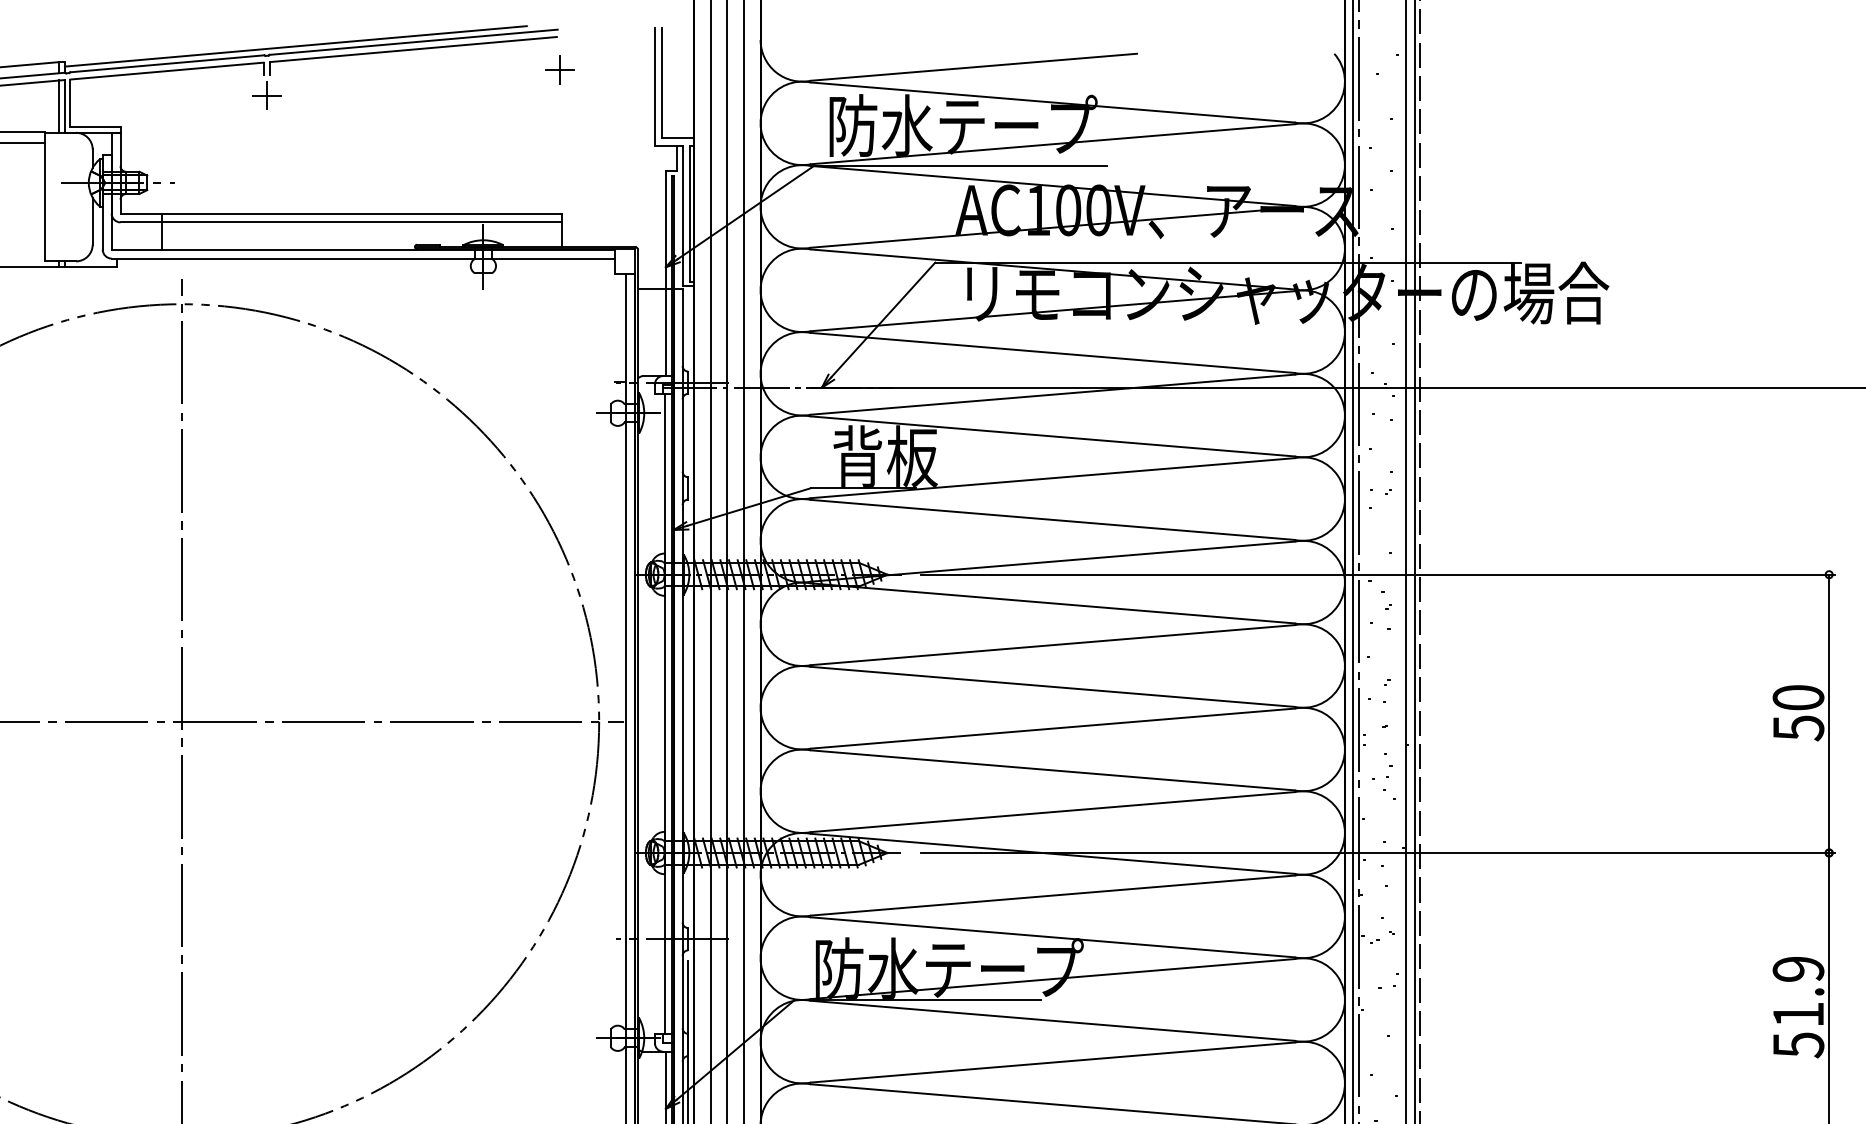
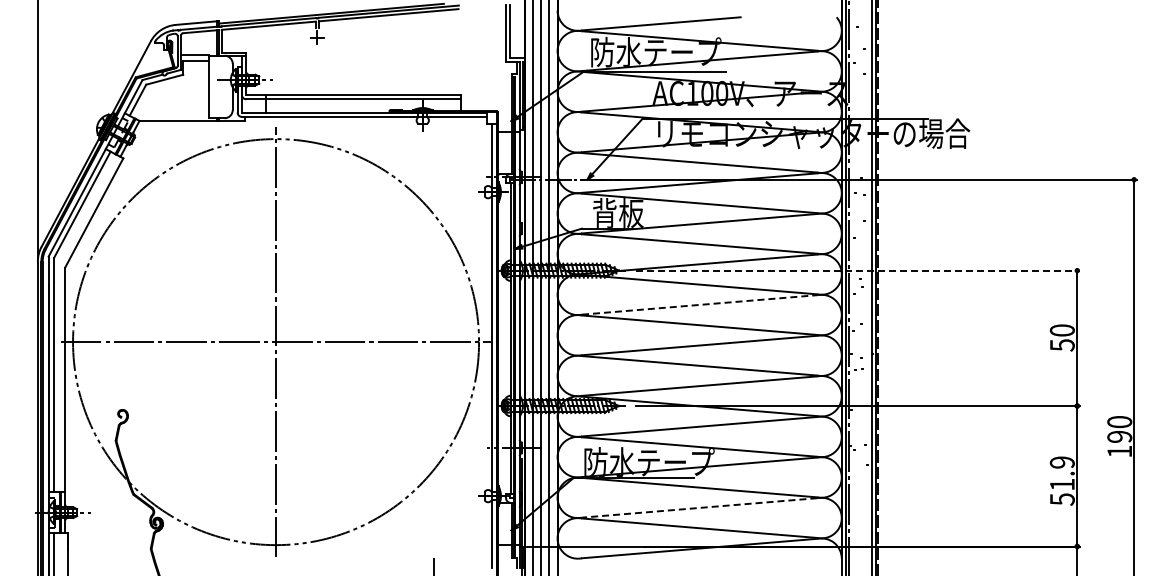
part: (558, 68) -> (459, 24), removed
line: (1379, 574) -> (858, 270), solid -> dashed
line: (1054, 644) -> (700, 304), solid -> dashed
line: (1052, 1061) -> (699, 507), solid -> dashed

